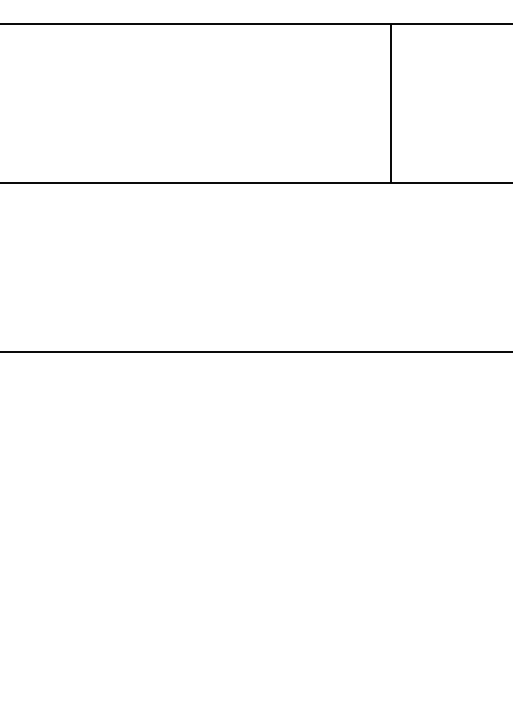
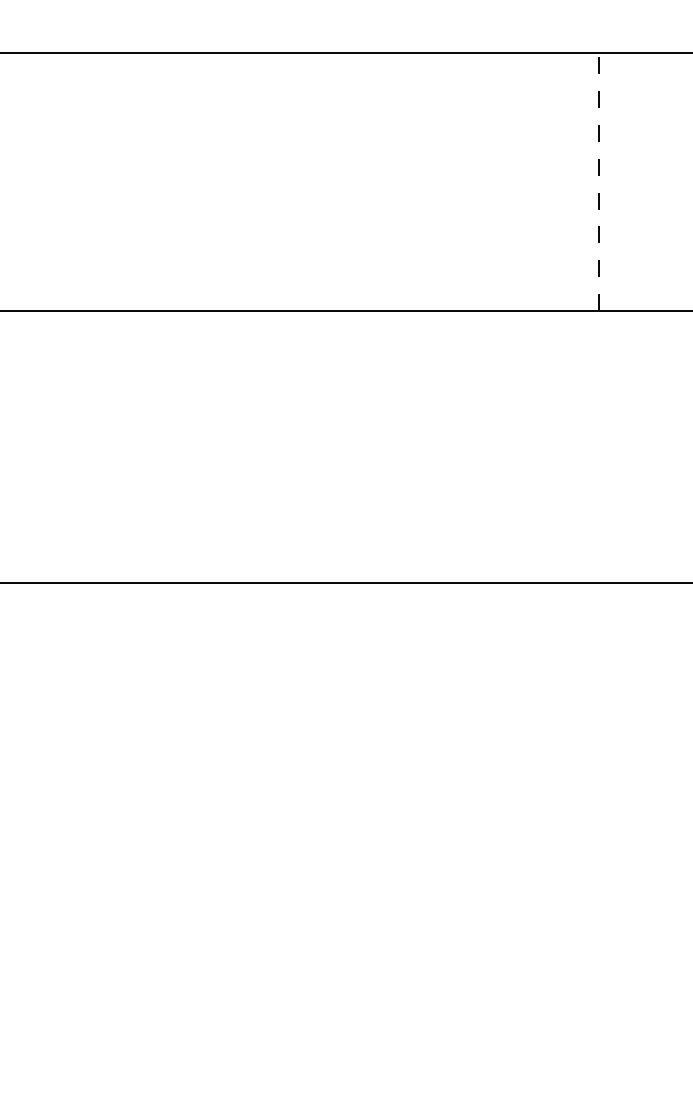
line: (391, 103) -> (599, 181), solid -> dashed

